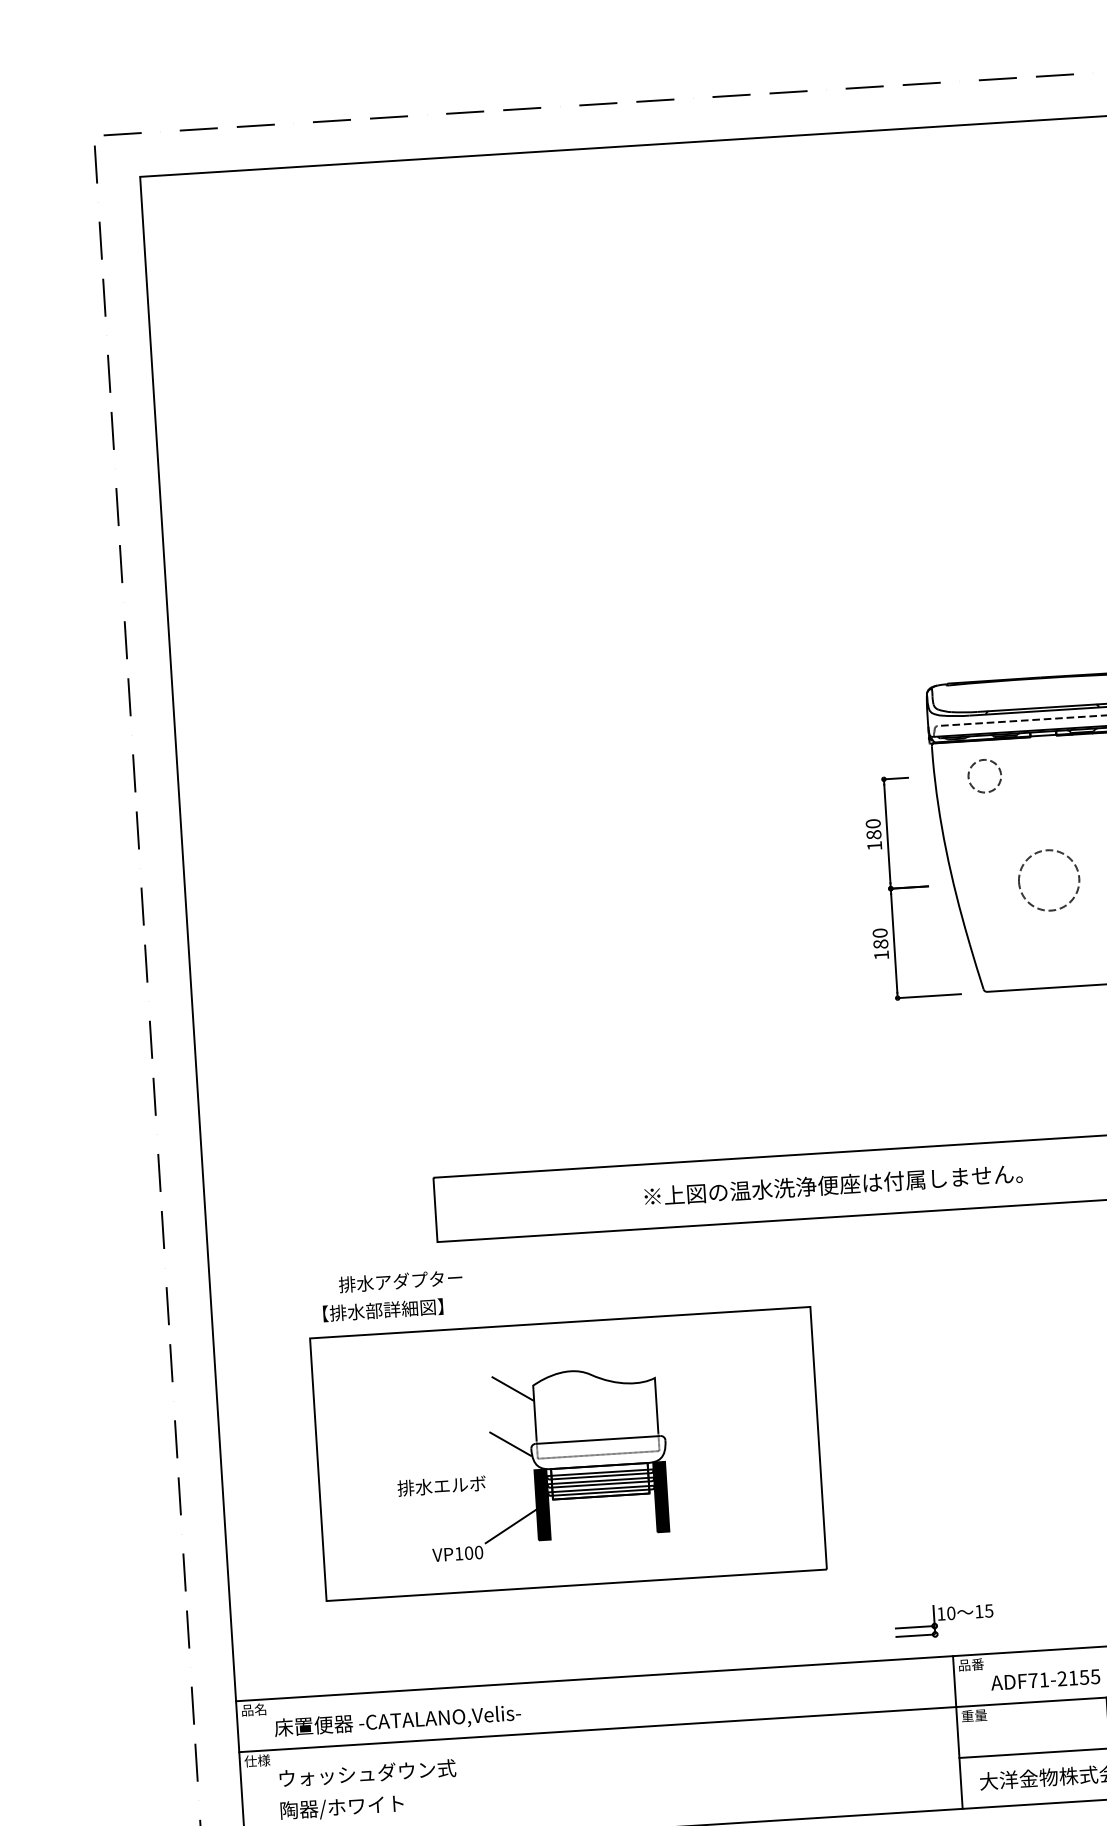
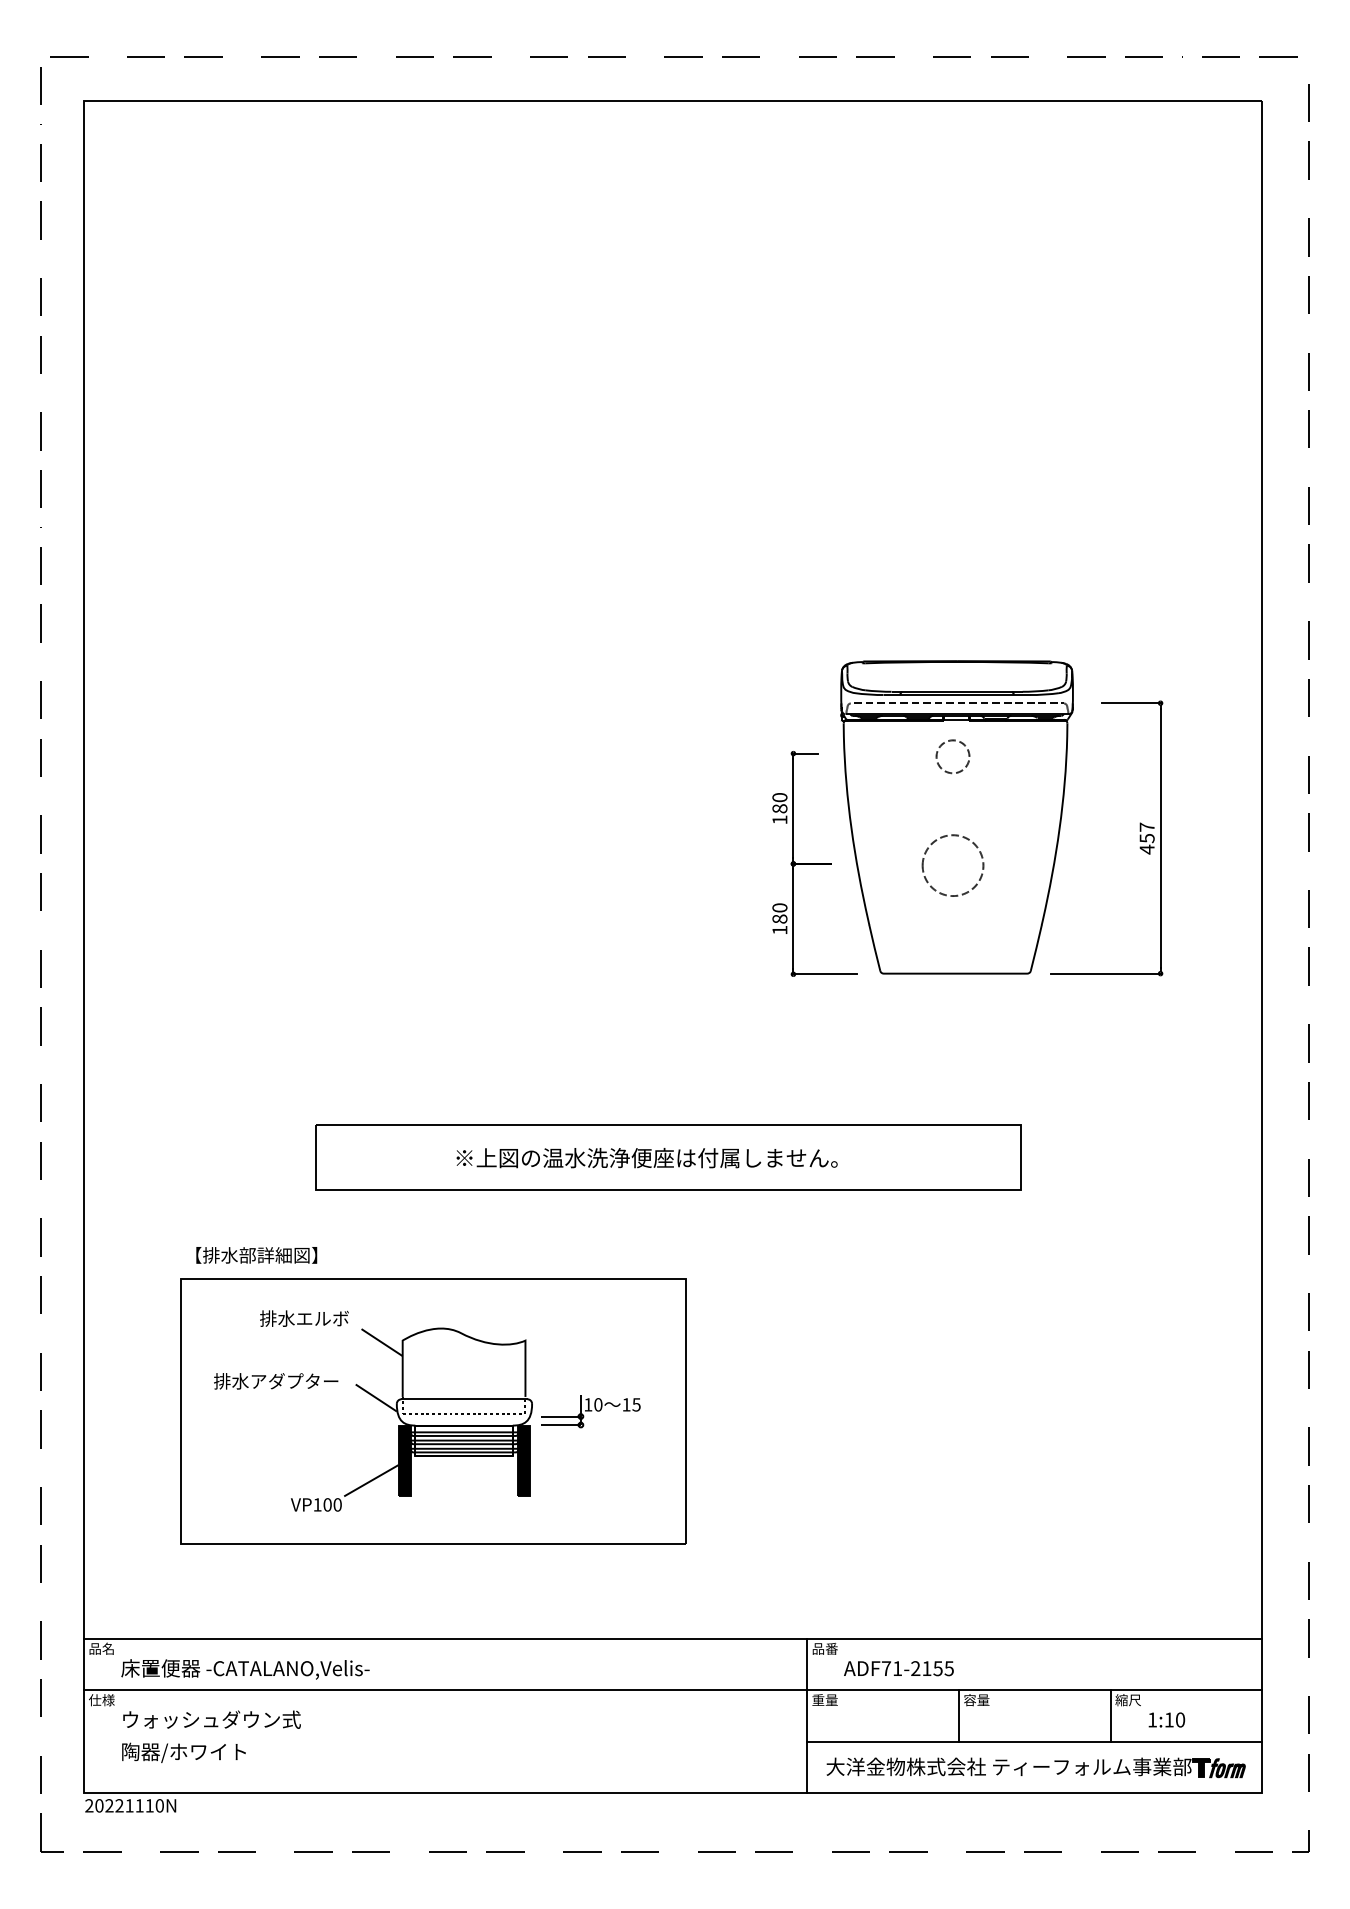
part: (970, 772) -> (938, 752), moved
text: (832, 1185) -> (646, 1158), moved
text: (401, 1281) -> (276, 1381), moved
text: (441, 1485) -> (304, 1318), moved
part: (943, 1620) -> (590, 1411), moved

